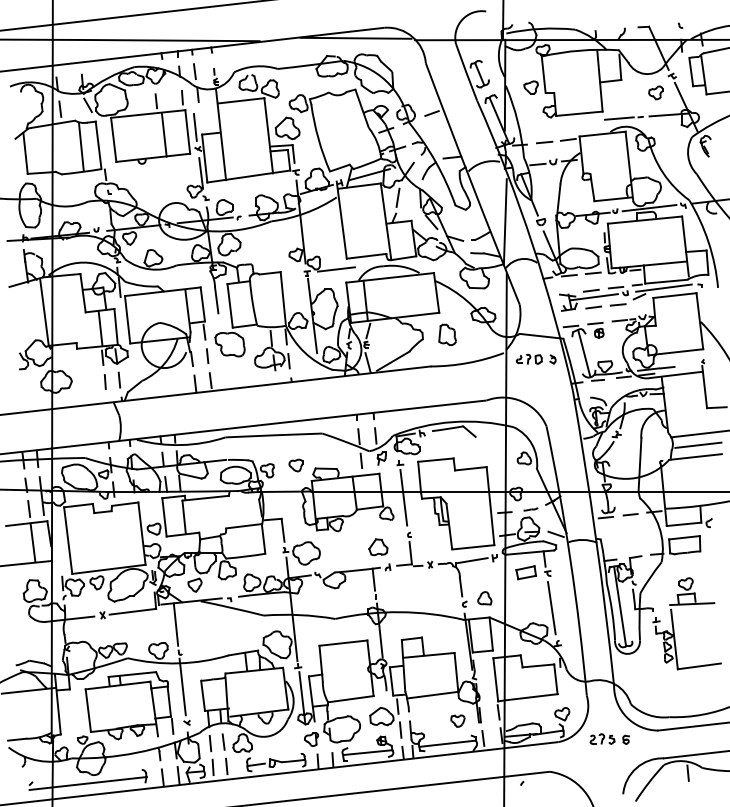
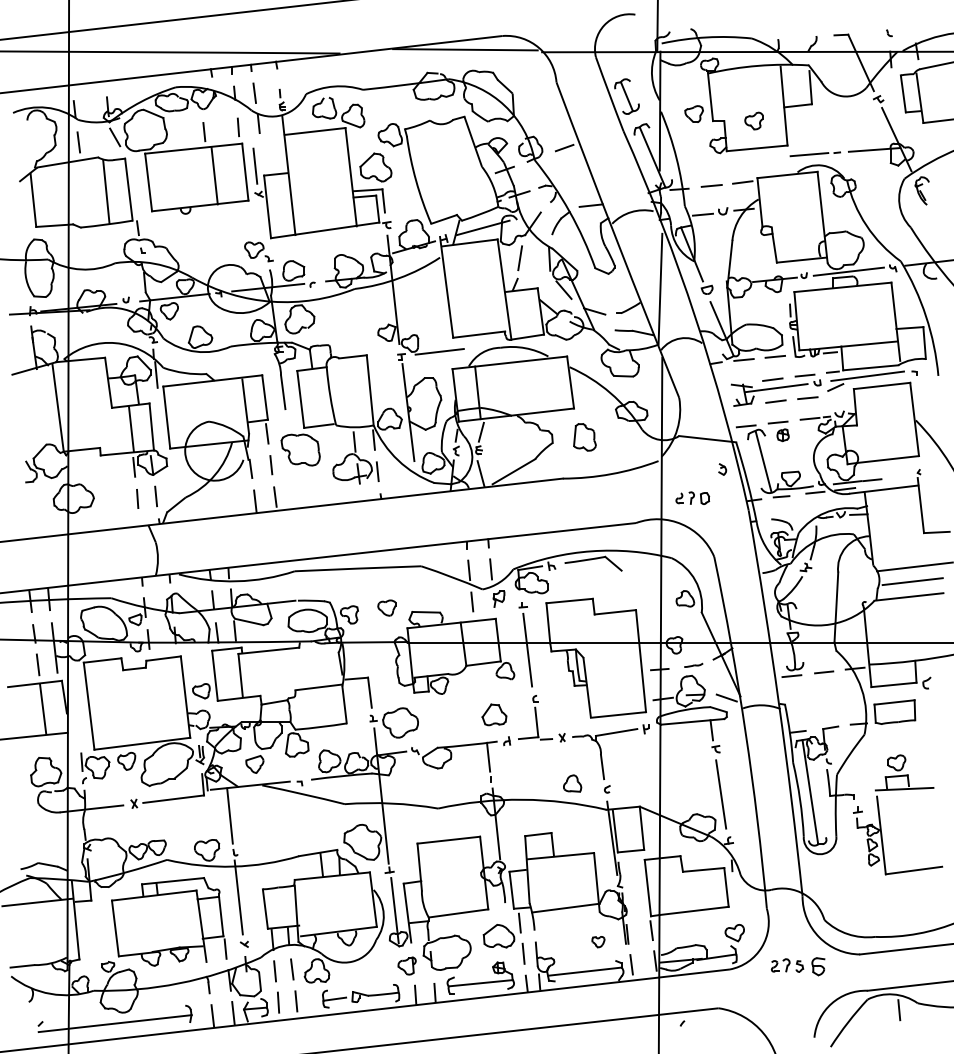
part: (655, 92) -> (753, 120), moved
line: (200, 173) -> (262, 226), removed
part: (529, 358) -> (692, 497), moved
part: (526, 572) -> (687, 747), removed
part: (484, 598) -> (572, 783), moved
part: (457, 720) -> (598, 941), size x0.7
part: (625, 739) -> (817, 966), size x1.6

